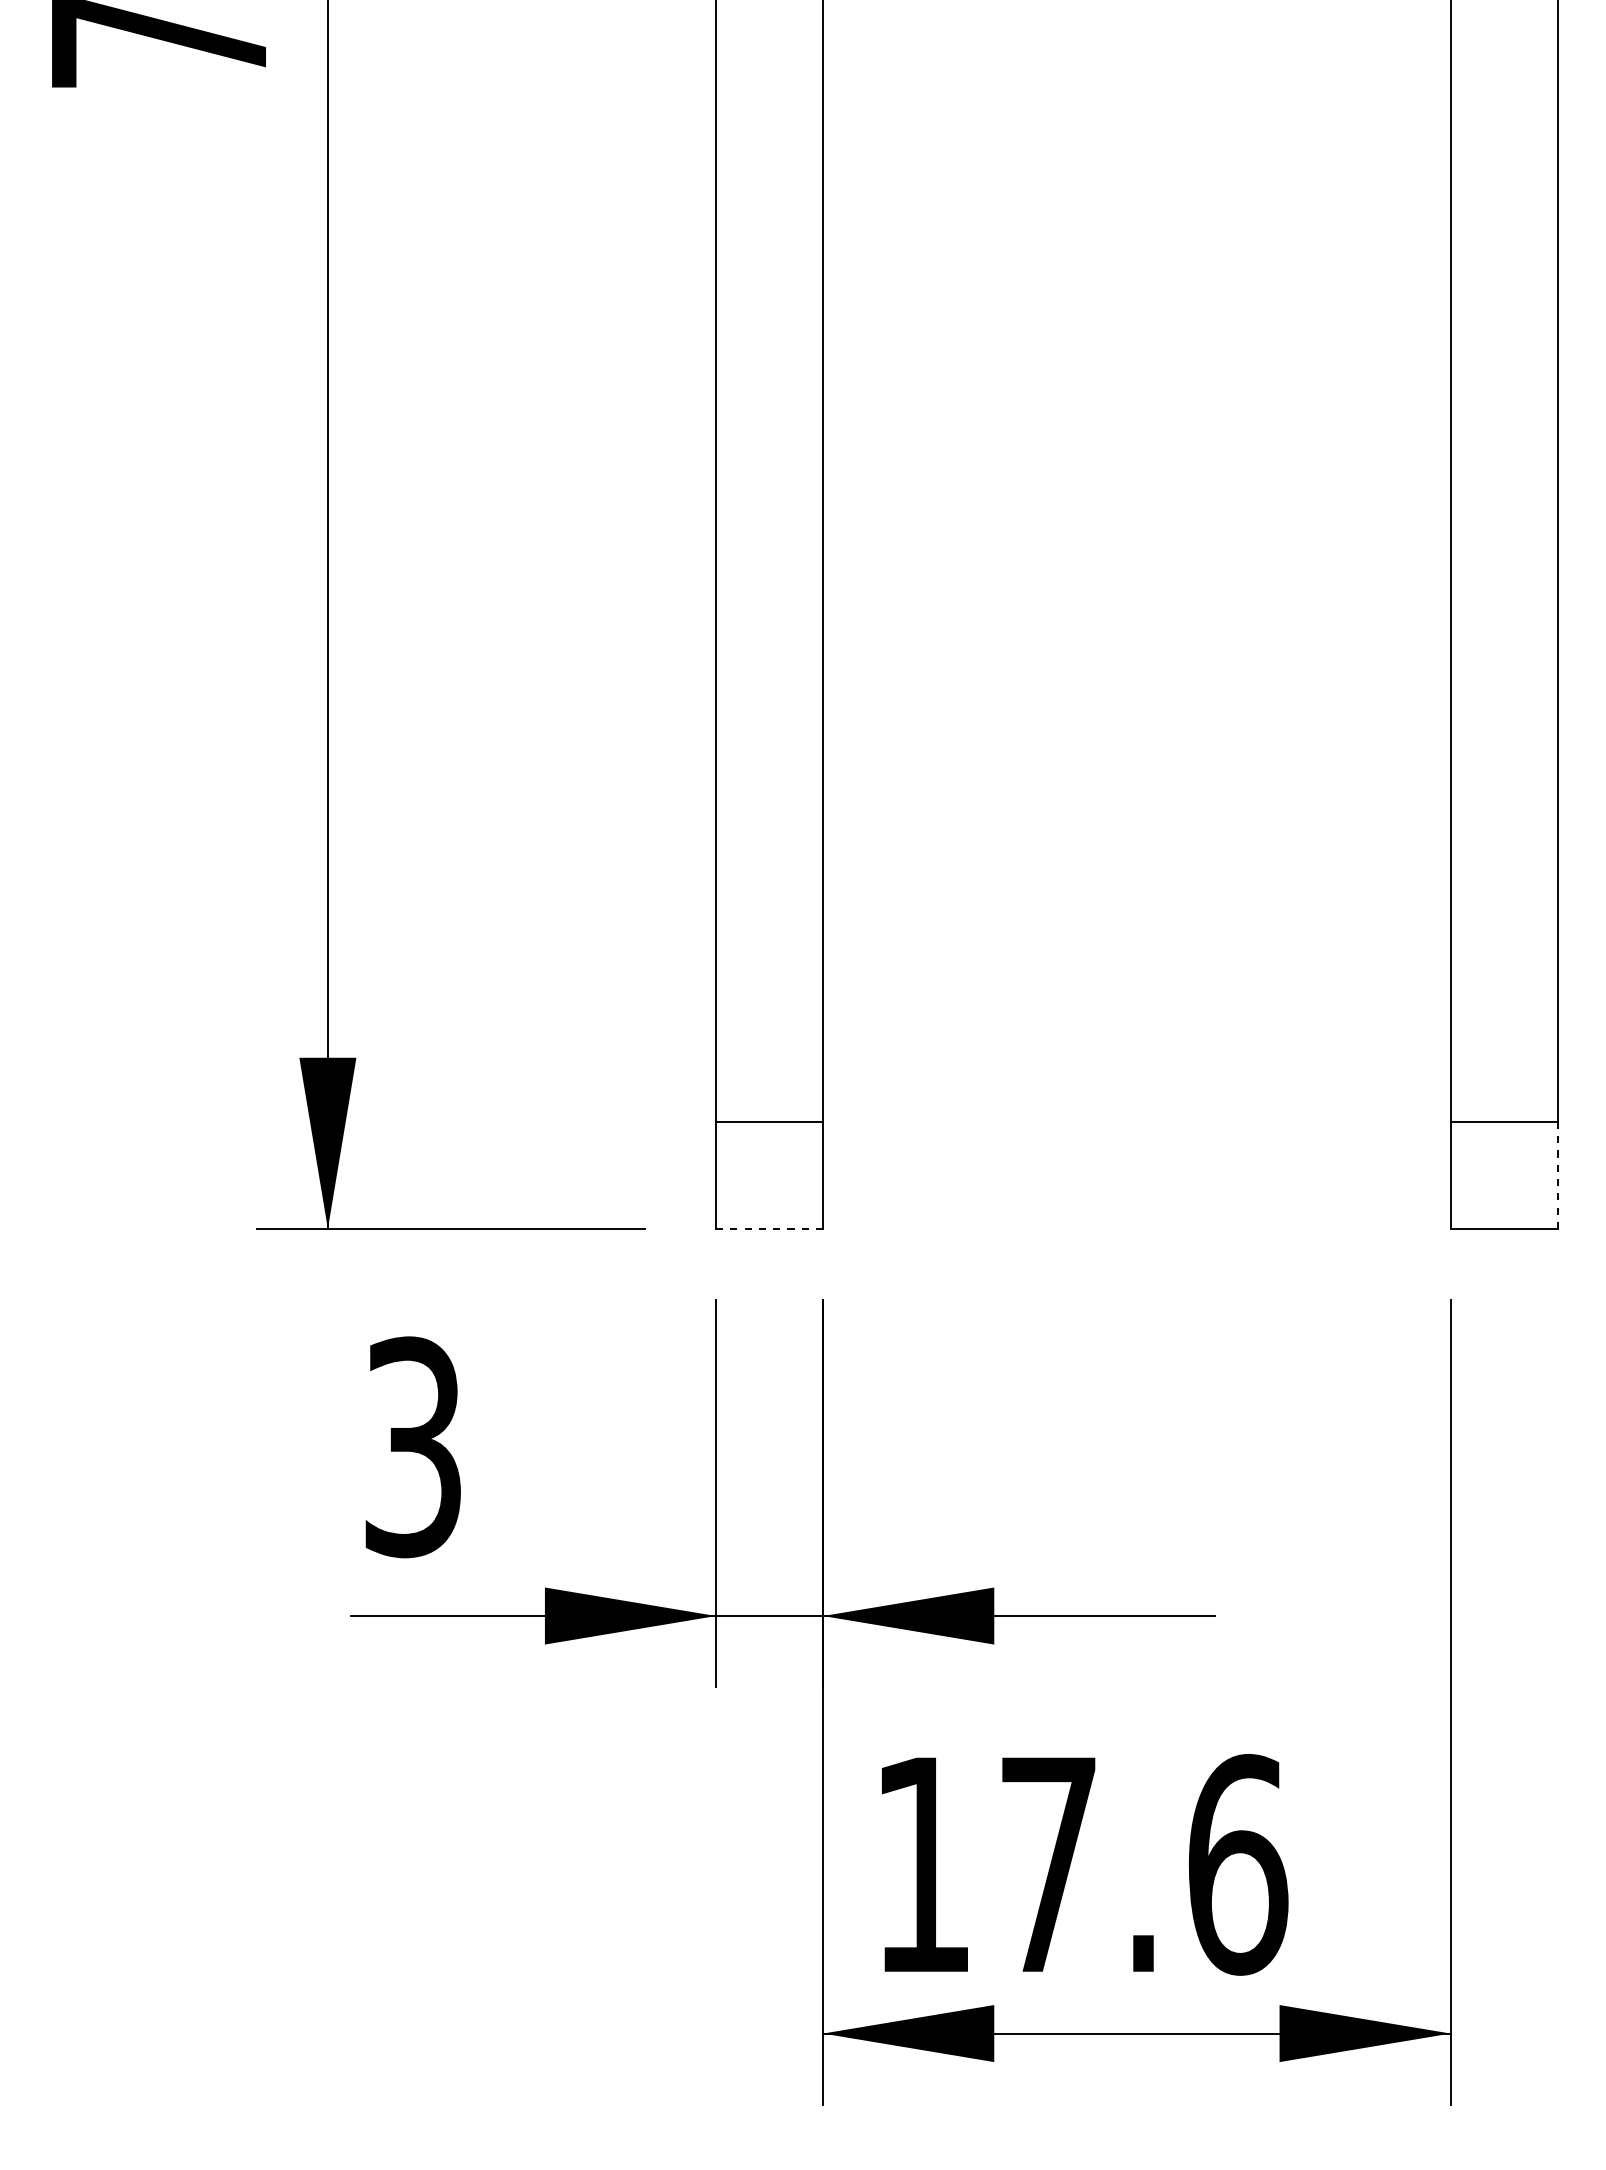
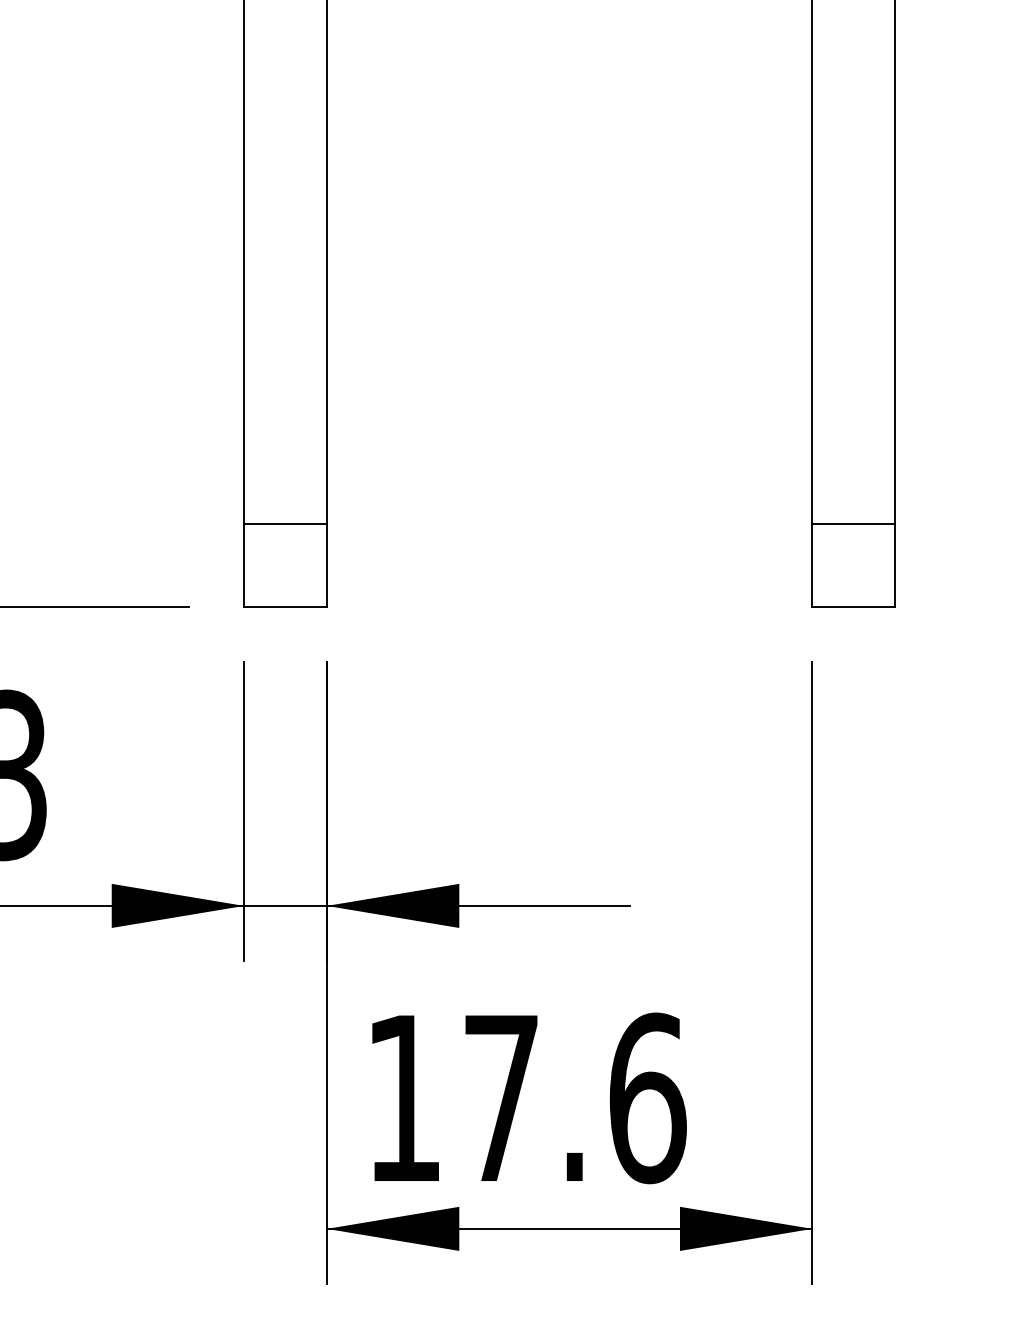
line: (1557, 1175) -> (894, 565), dashed -> solid
line: (769, 1228) -> (285, 606), dashed -> solid

